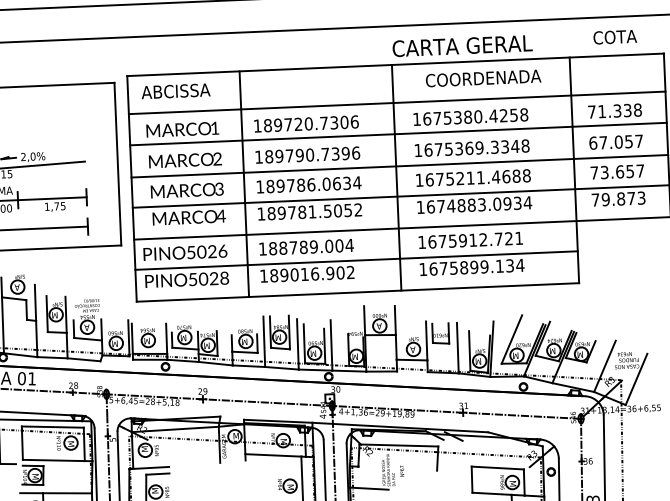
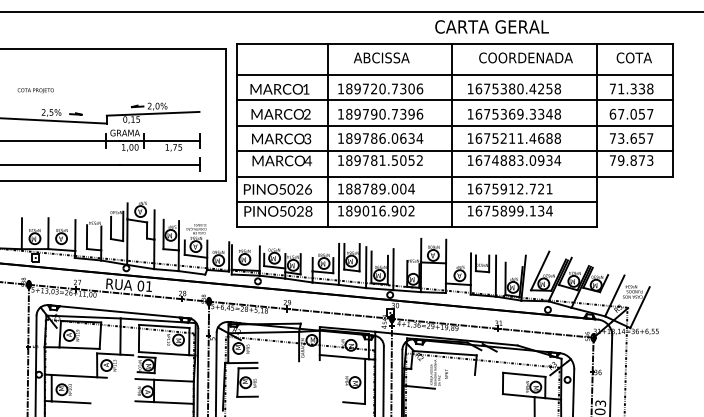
text: (614, 36) -> (633, 57), moved
text: (461, 45) -> (491, 26), moved
text: (175, 90) -> (381, 57), moved

